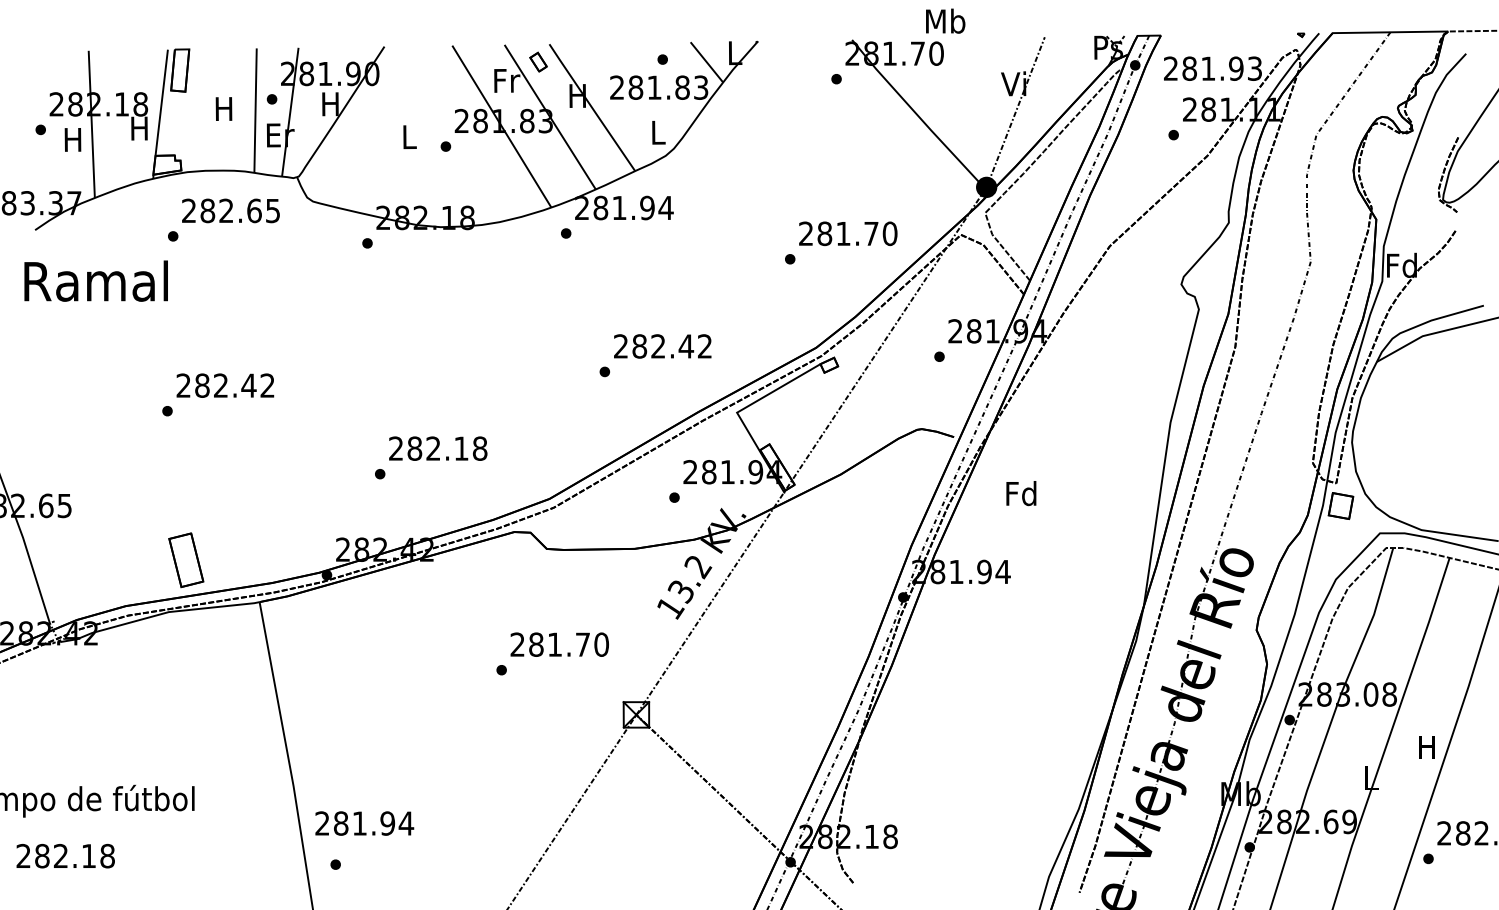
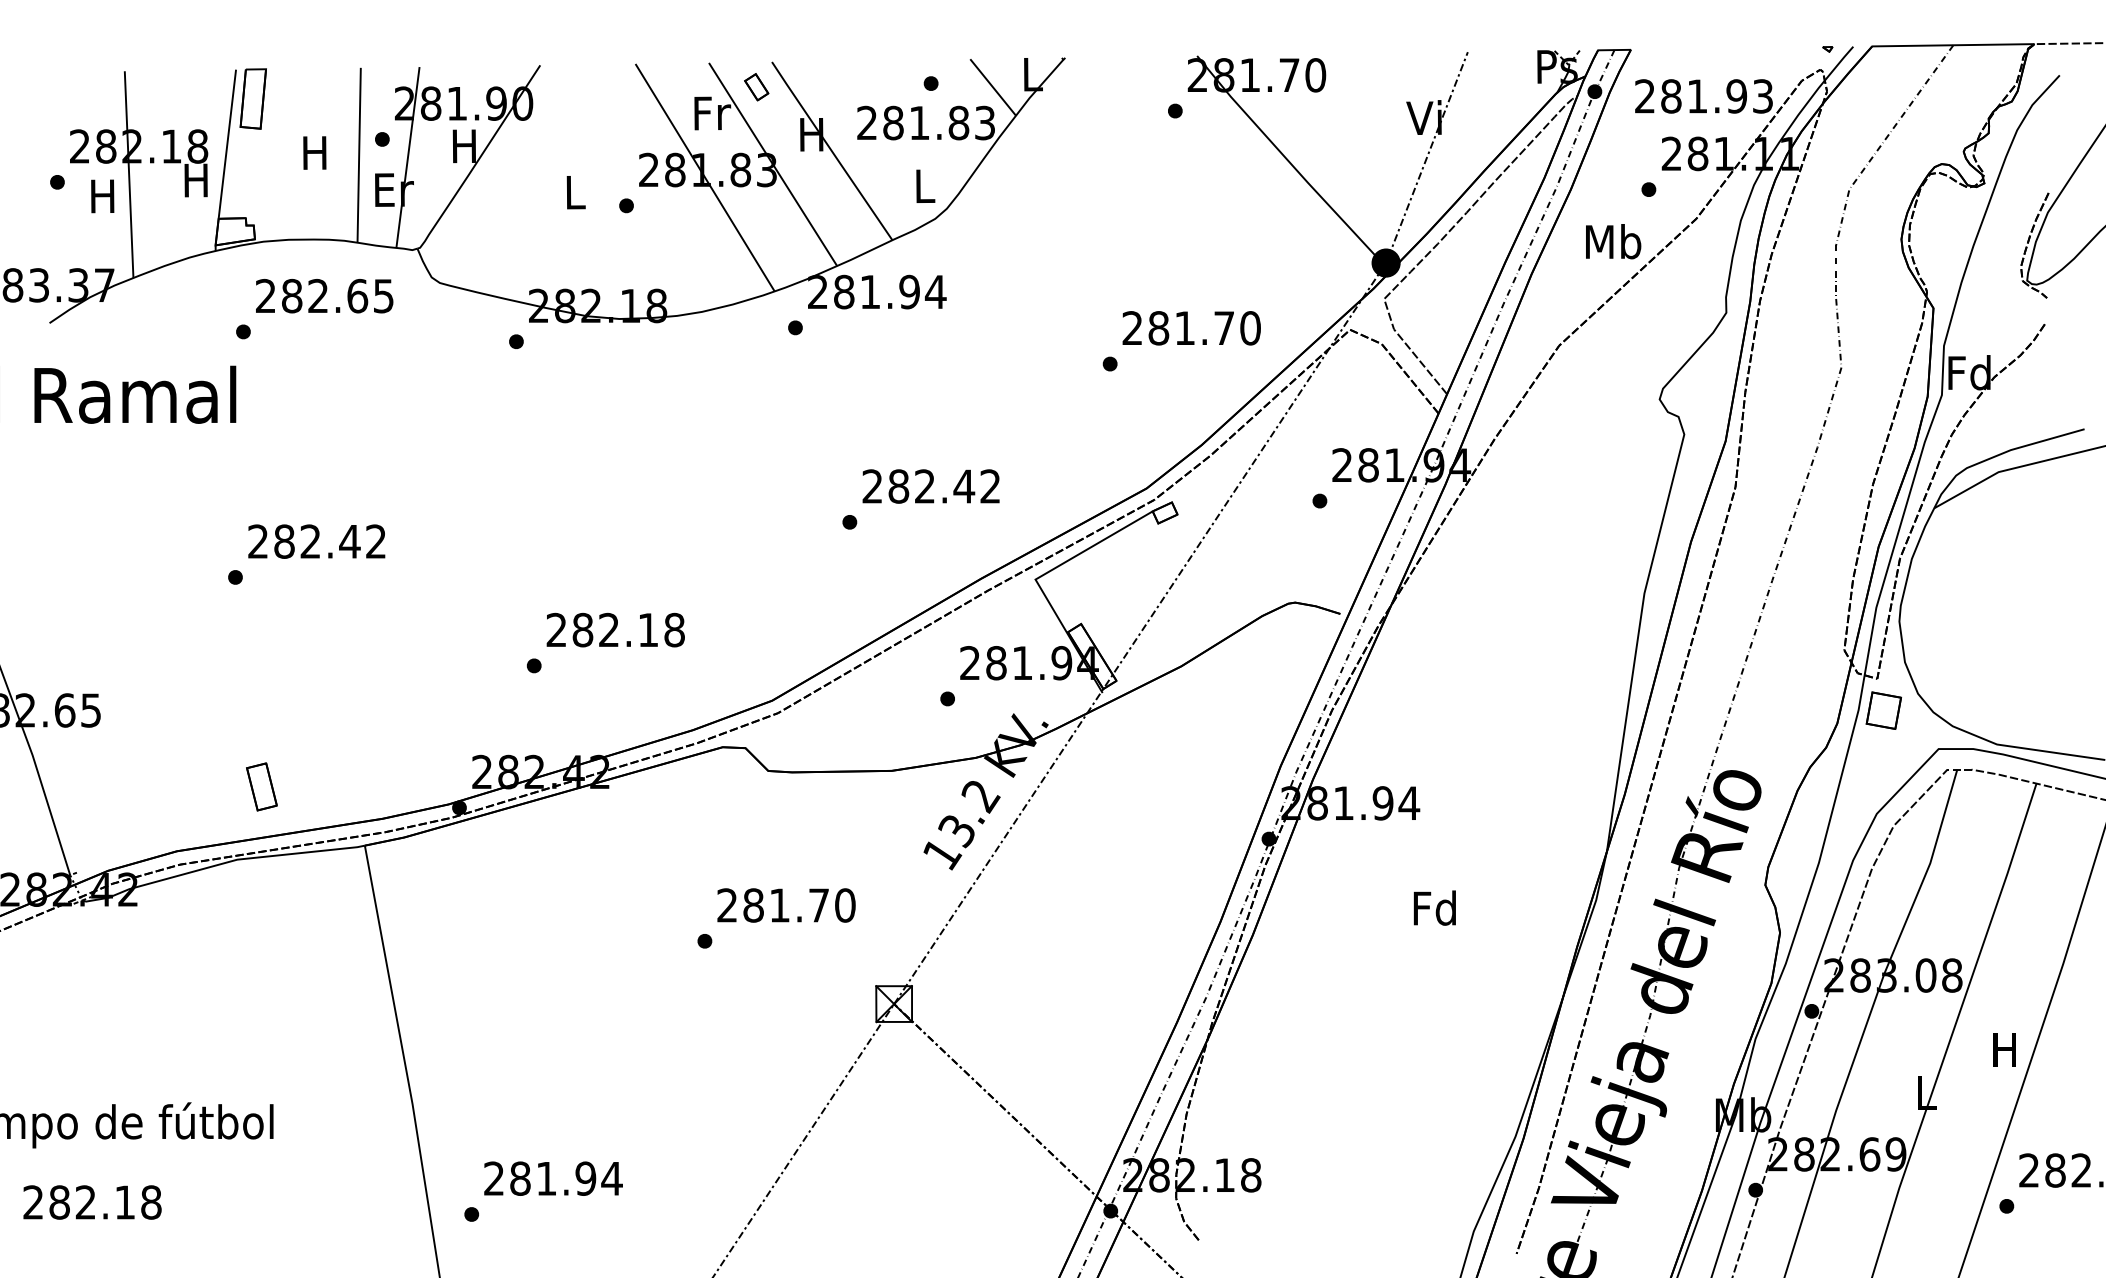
text: (945, 21) -> (1613, 241), moved
text: (1021, 493) -> (1434, 907), moved
part: (186, 560) -> (261, 786), size x0.62
text: (364, 823) -> (553, 1178), moved

